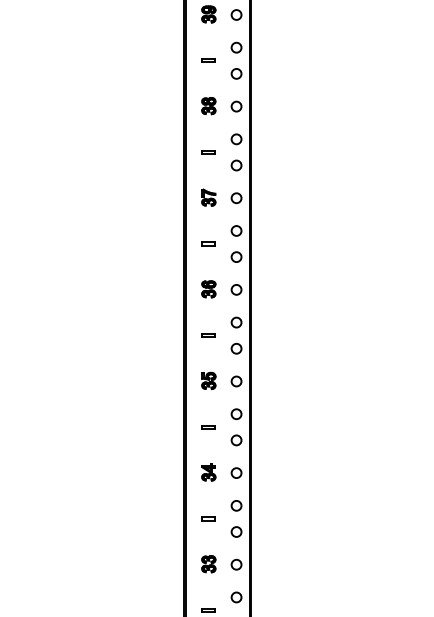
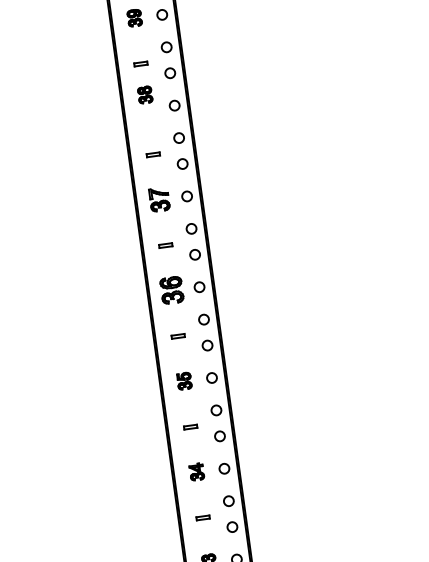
part: (208, 106) -> (144, 95), moved
part: (208, 197) -> (159, 199), size x1.4
part: (208, 289) -> (171, 290), size x1.6

